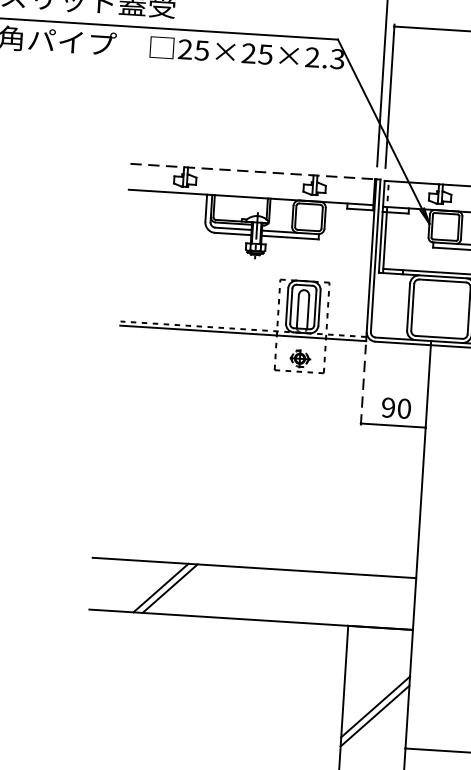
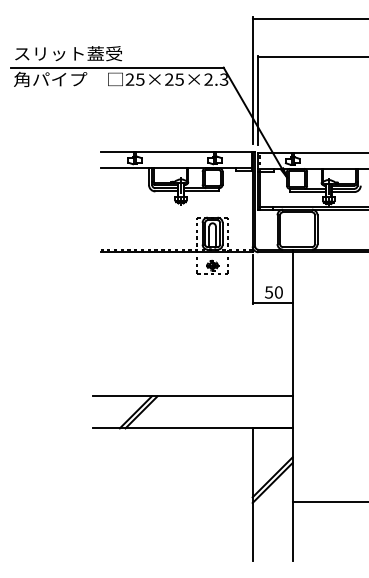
line: (253, 172) -> (176, 152), dashed -> solid
line: (363, 385) -> (252, 279), dashed -> solid
text: (387, 407) -> (268, 292), 90 -> 50

